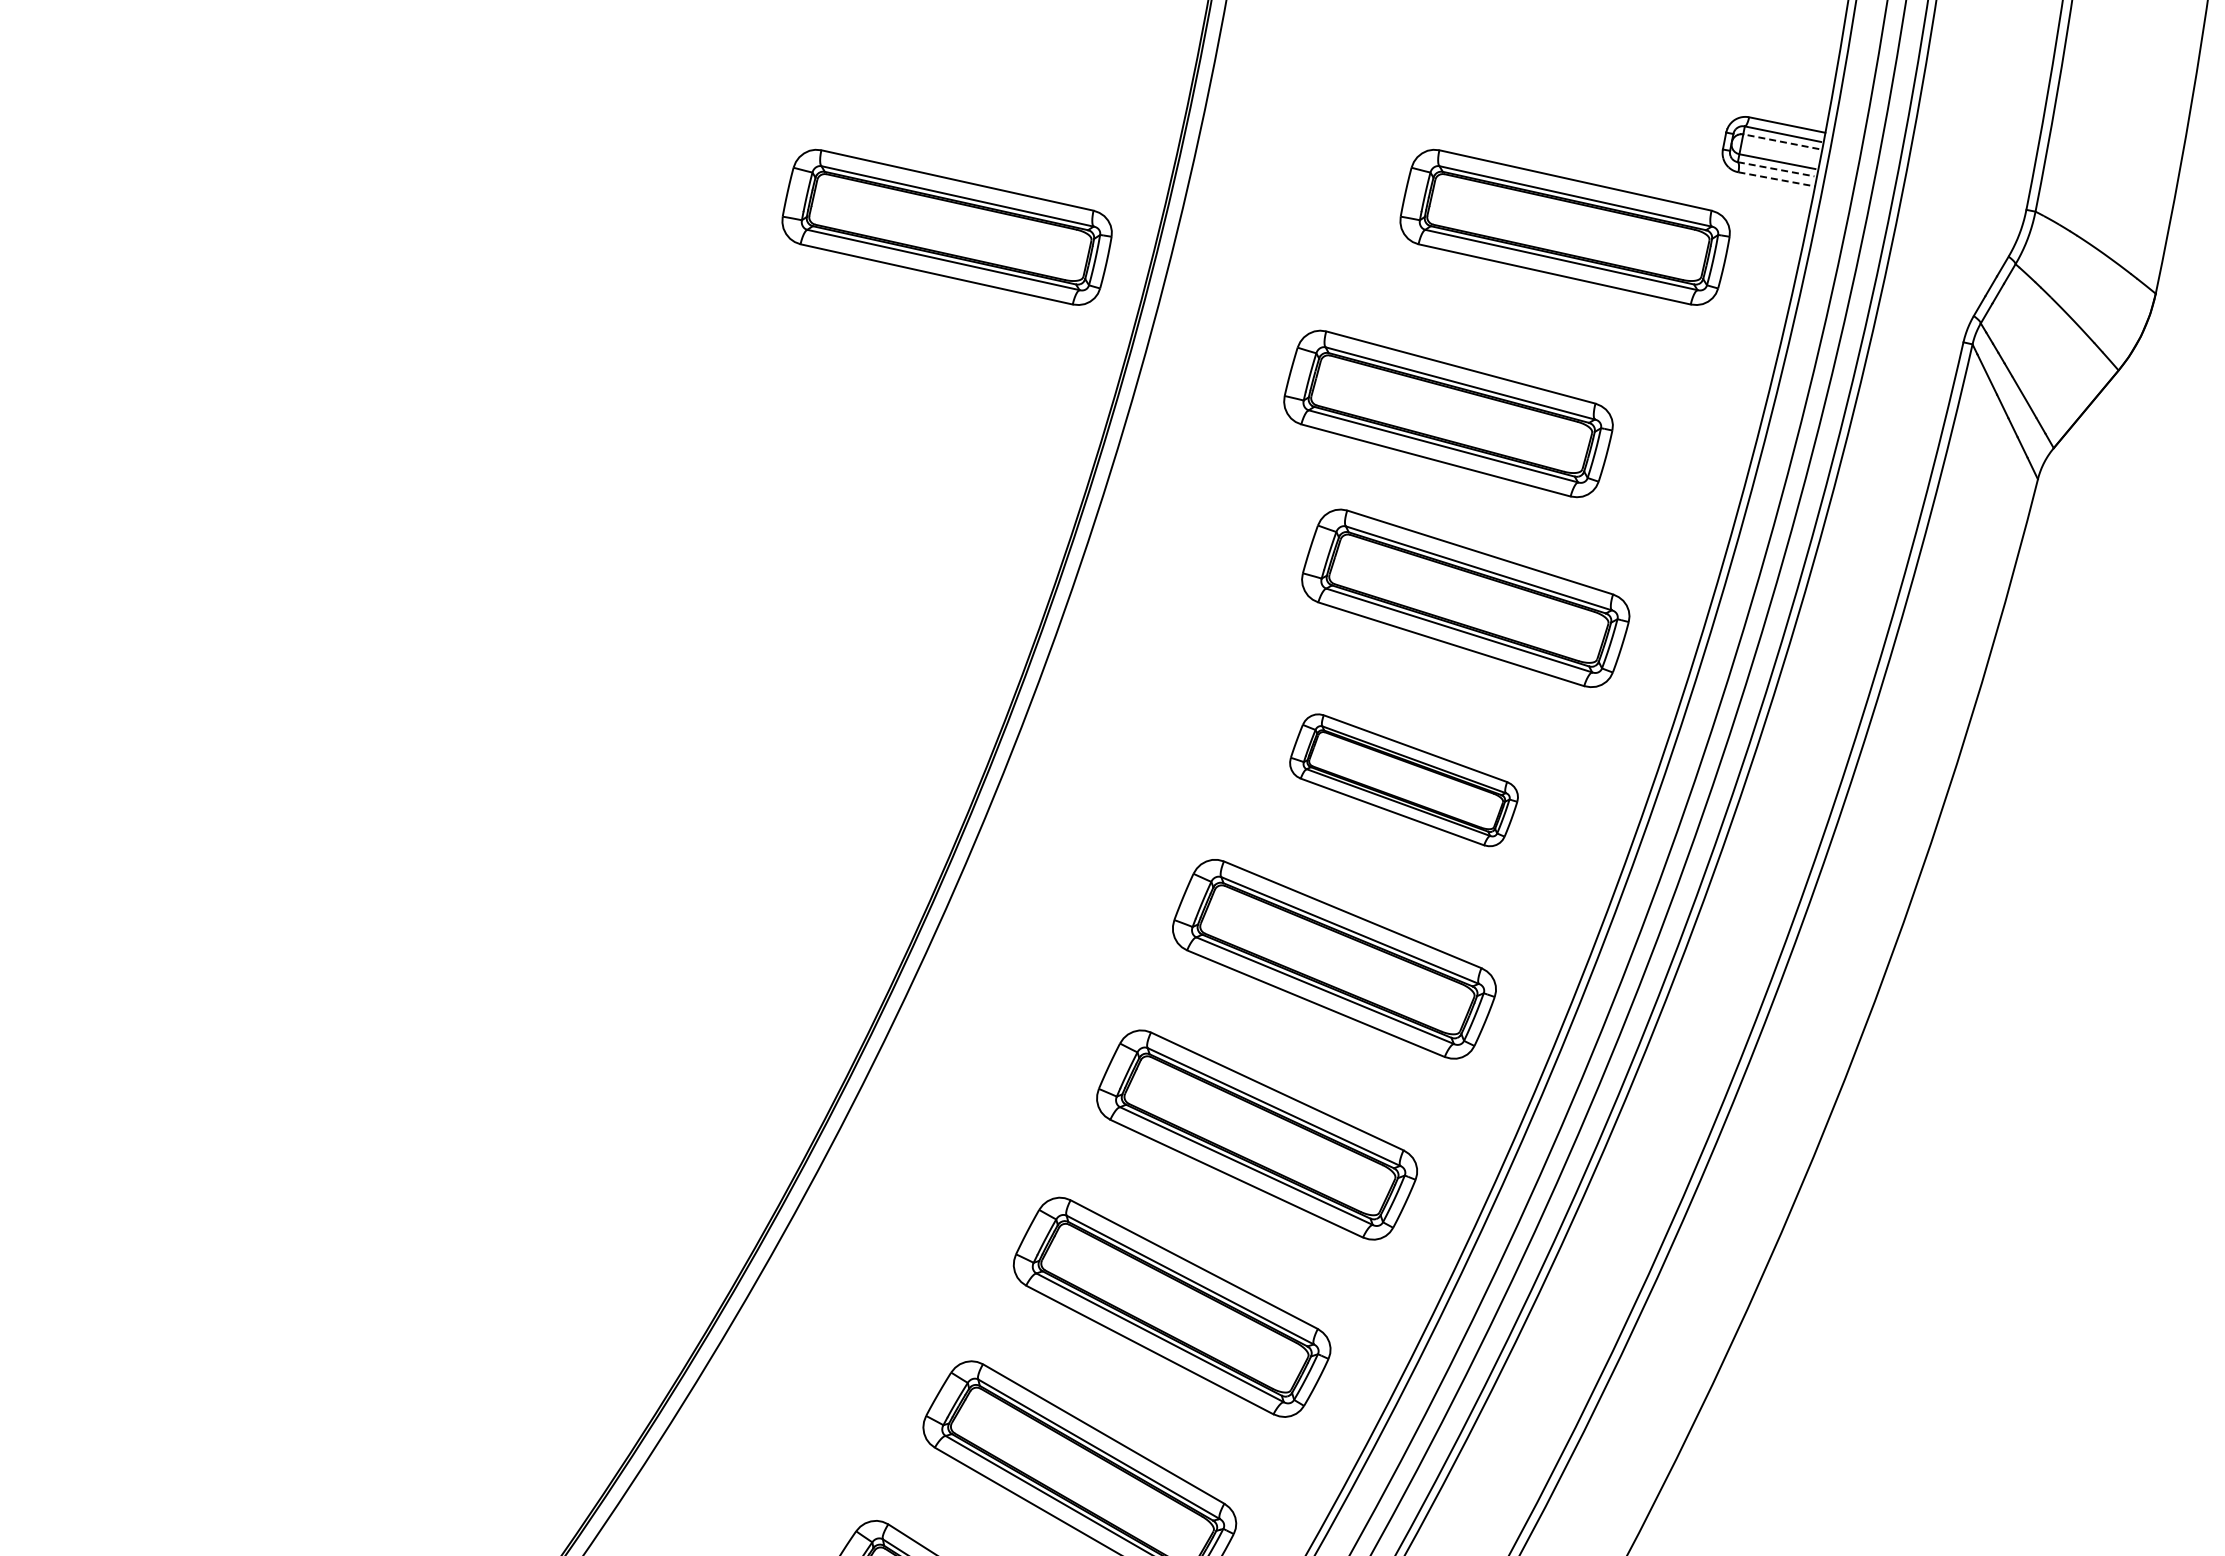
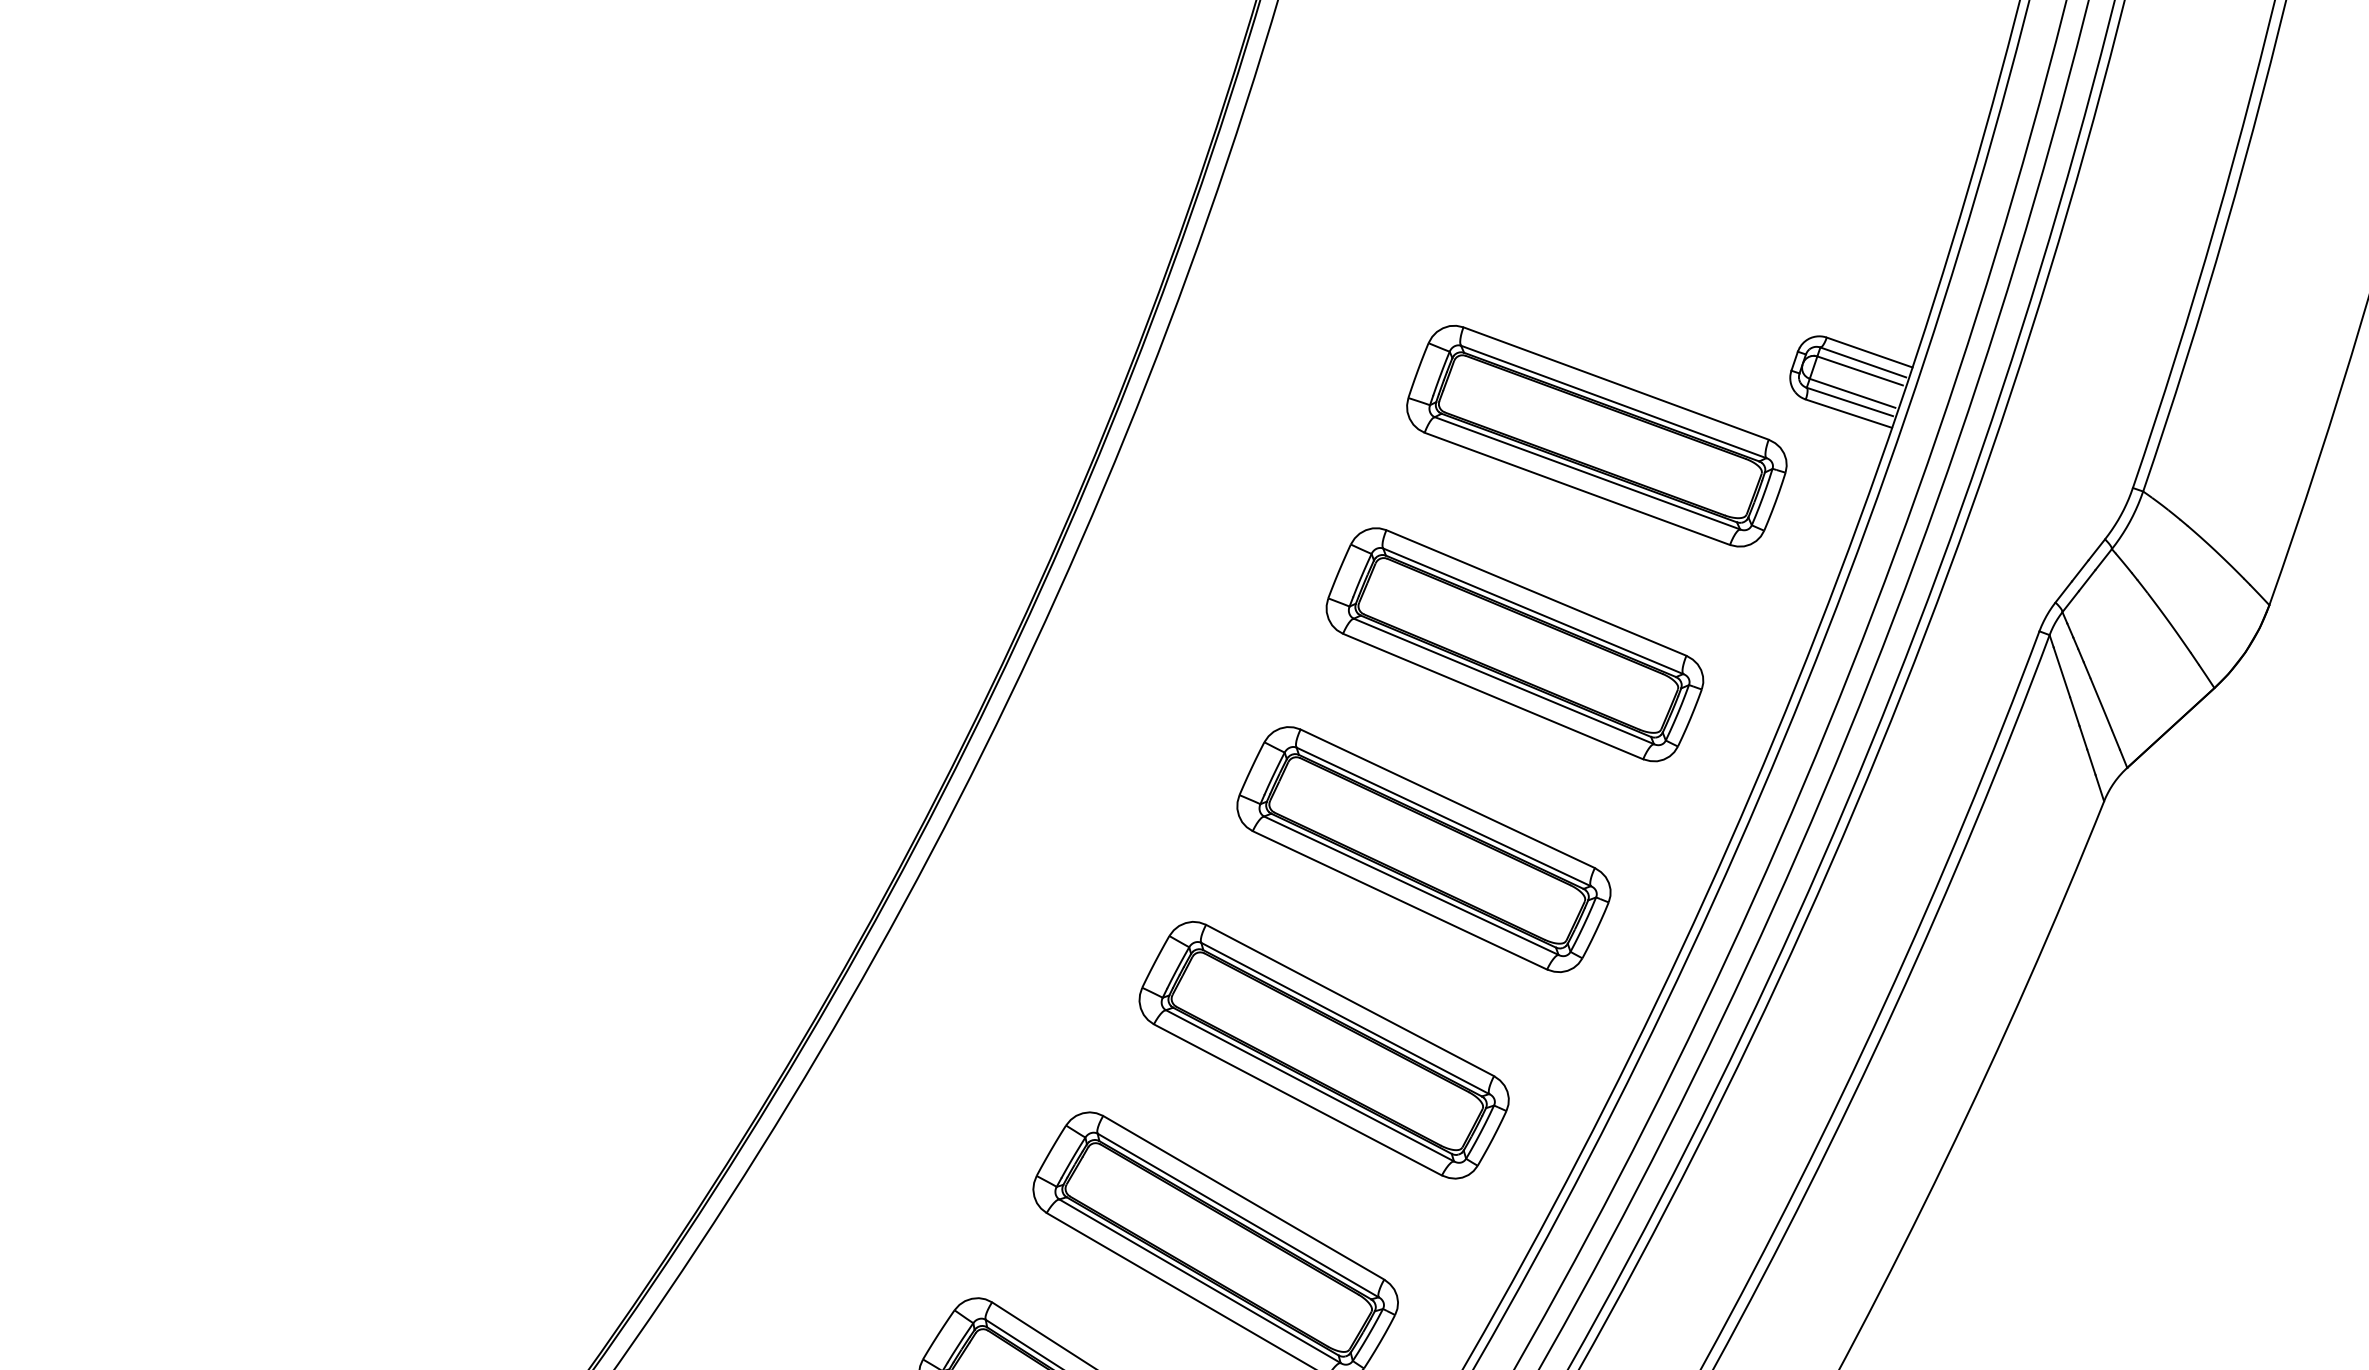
line: (1781, 141) -> (1860, 370), dashed -> solid
line: (1776, 169) -> (1850, 402), dashed -> solid
line: (1776, 179) -> (1848, 413), dashed -> solid
part: (946, 226) -> (881, 338), removed
part: (1448, 413) -> (1514, 644), moved
part: (1403, 780) -> (1323, 1050), size x1.43

